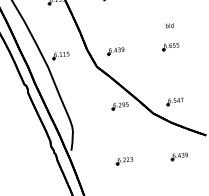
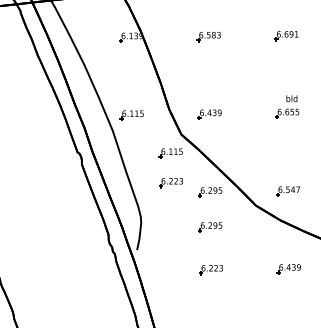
text: (169, 25) -> (291, 98), moved
part: (90, 80) -> (170, 153), added
part: (92, 101) -> (171, 183), added
part: (122, 131) -> (210, 227), added

